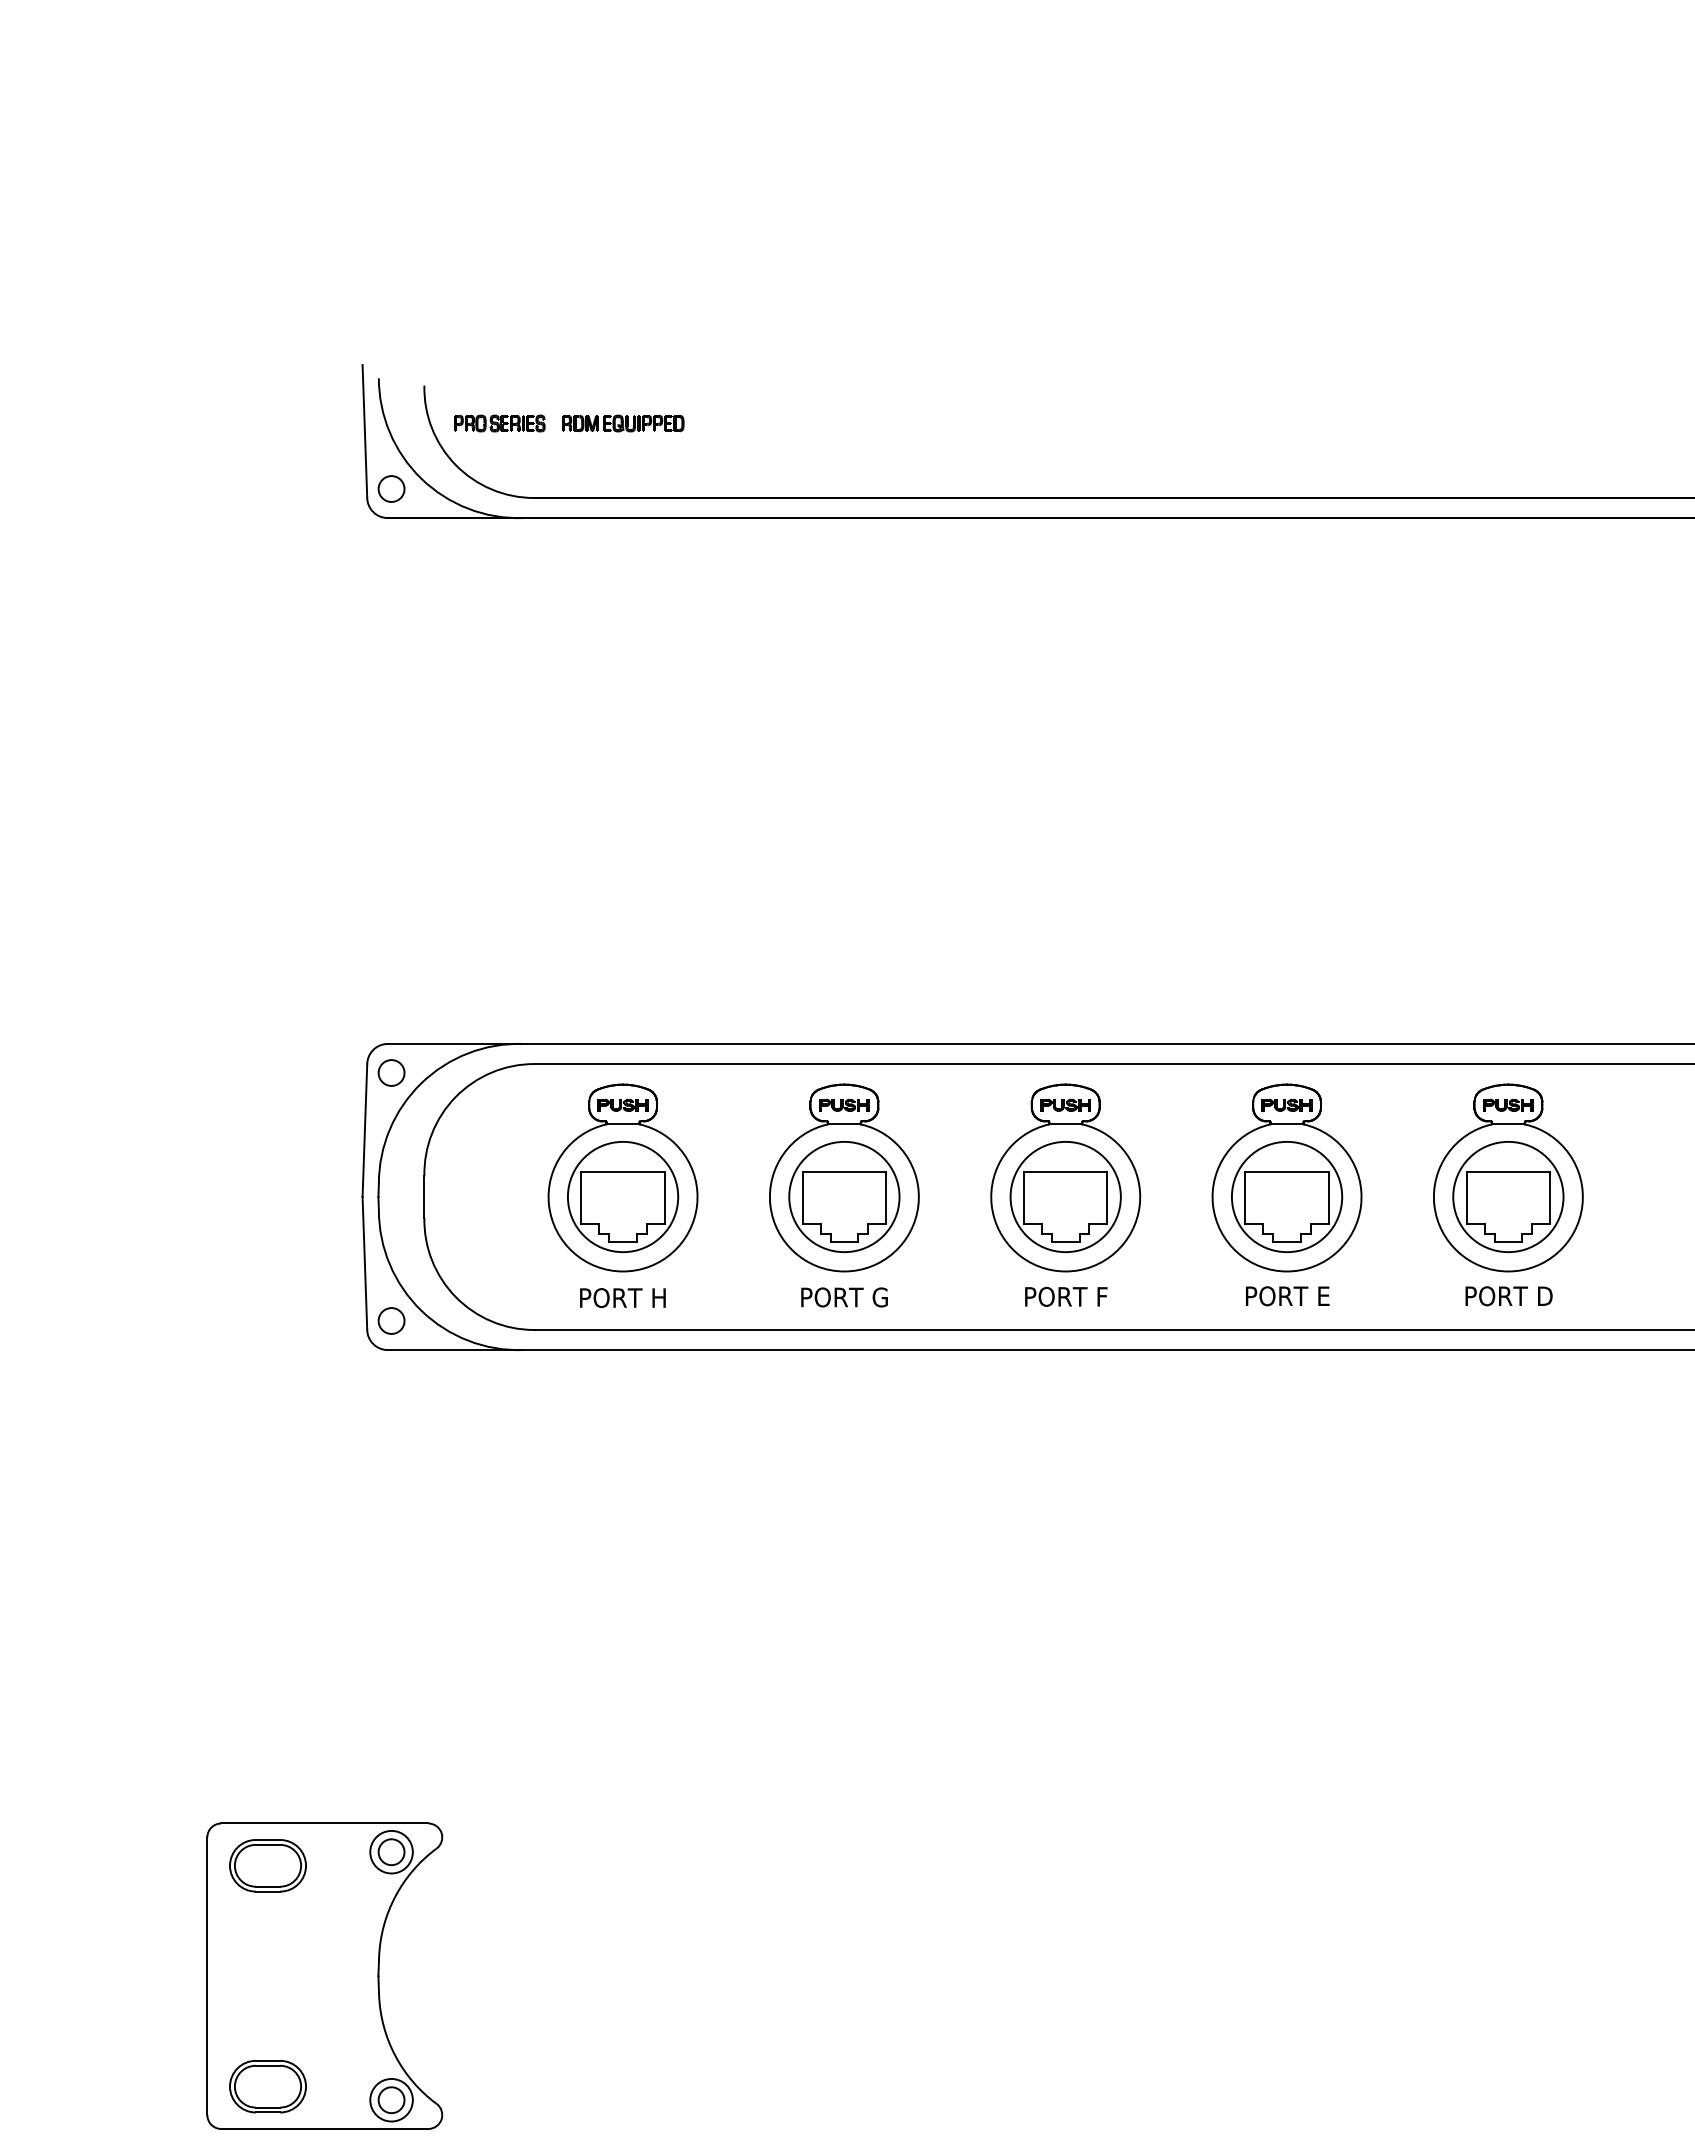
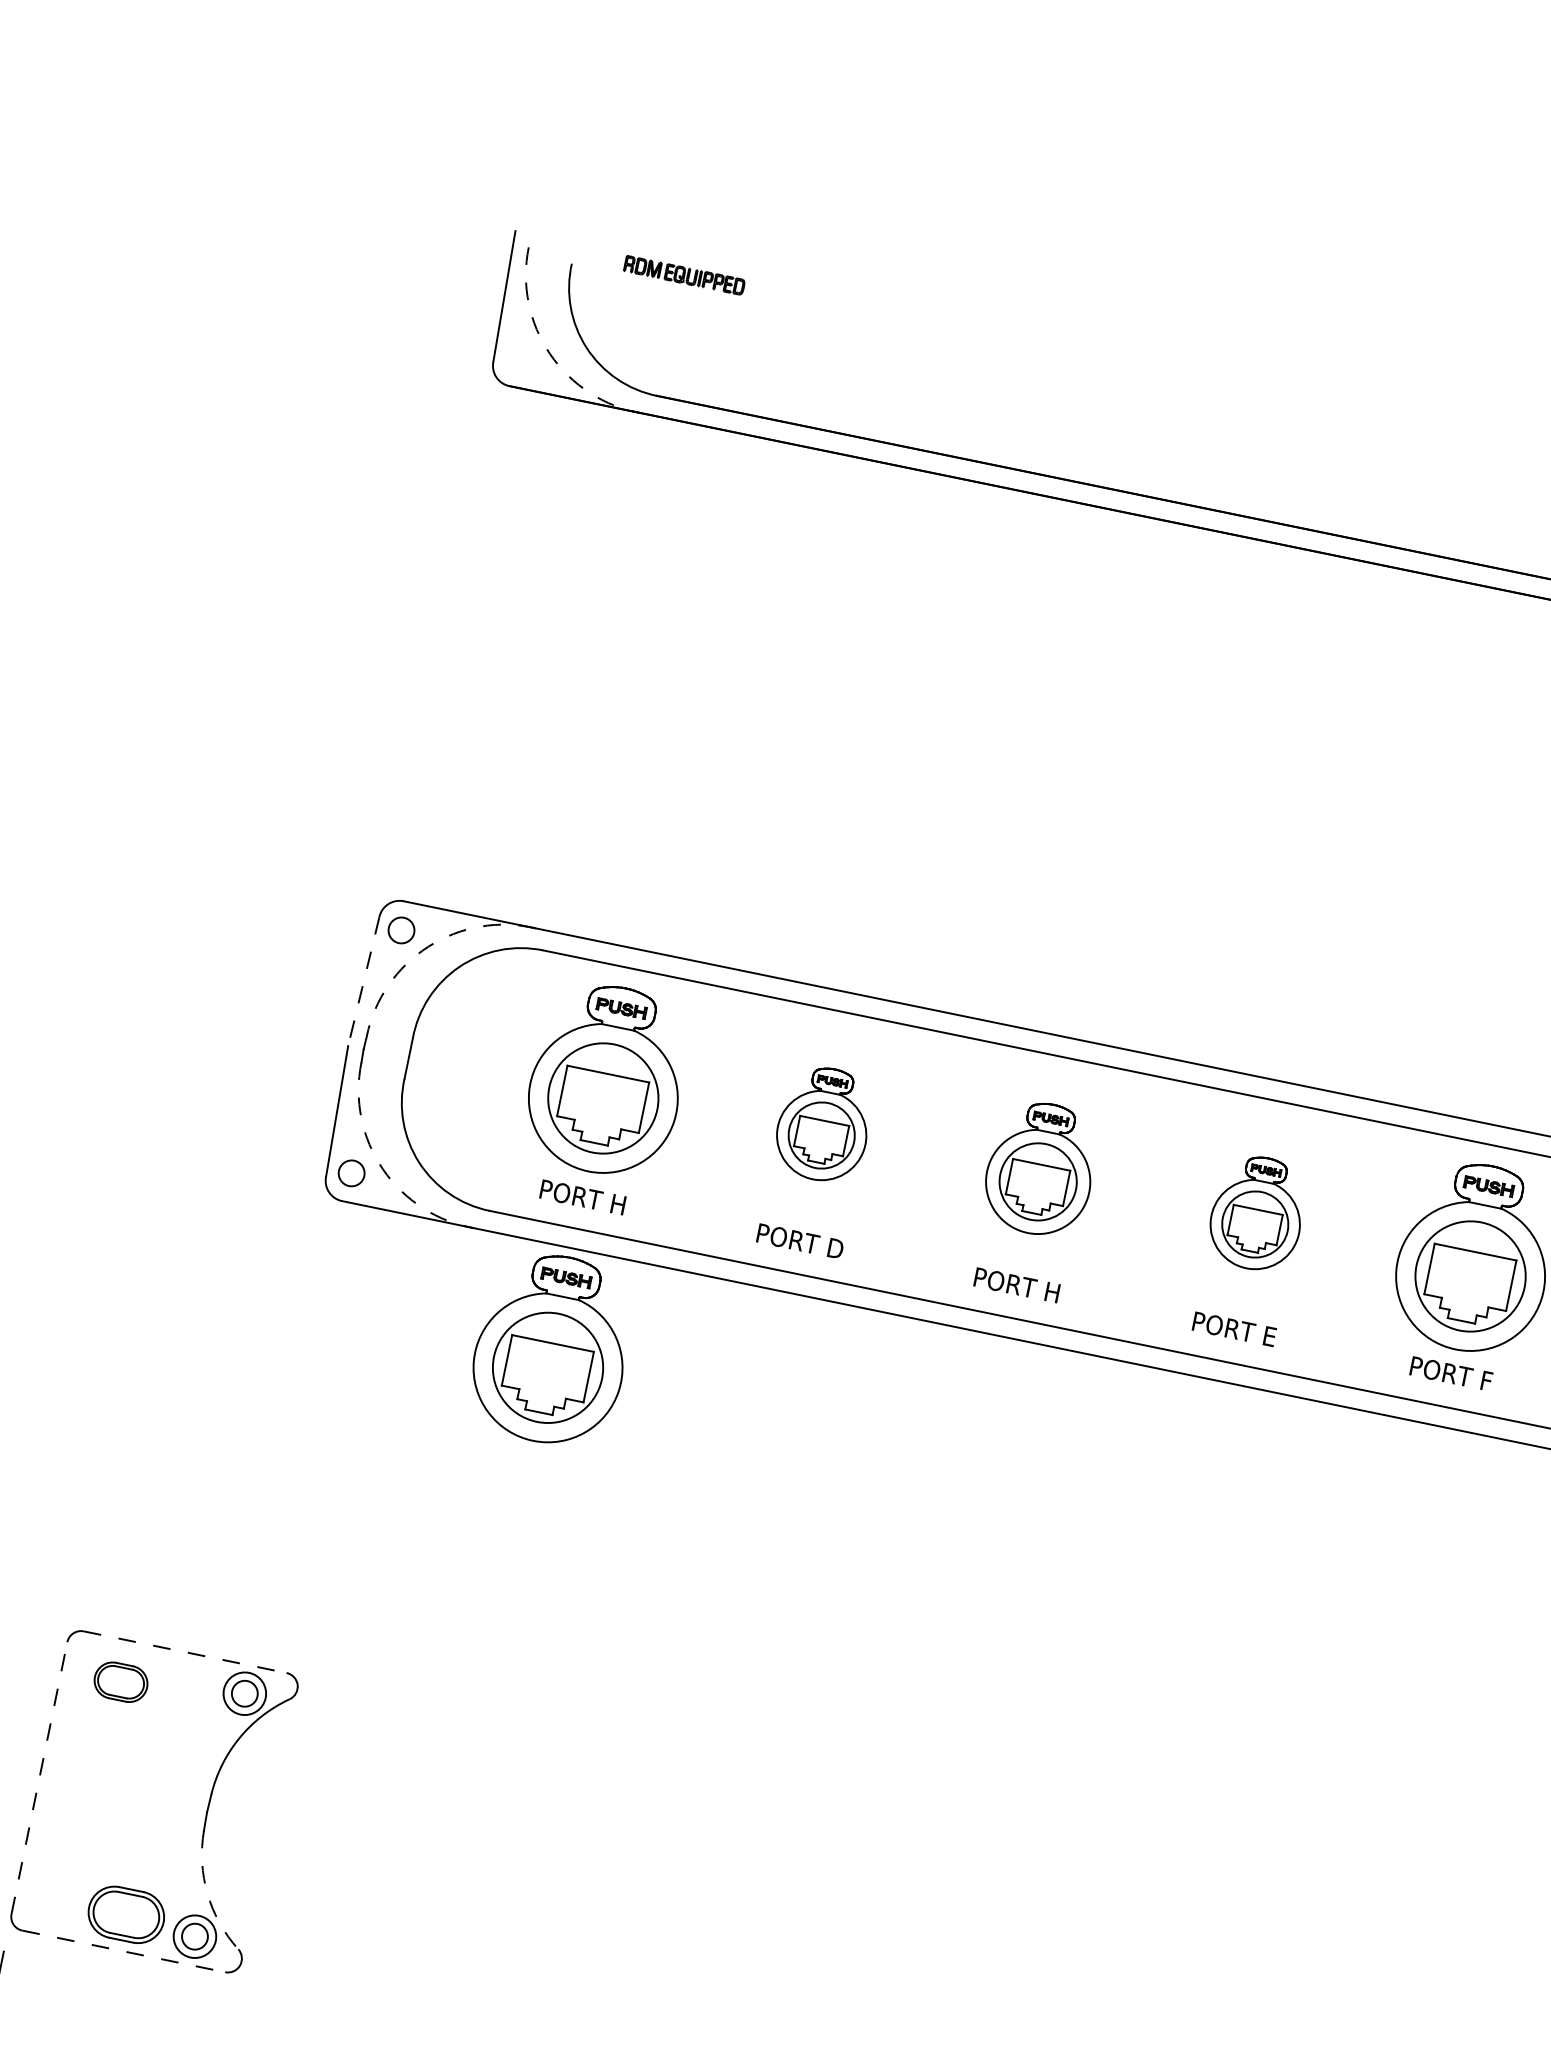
part: (499, 423) -> (637, 315), removed
part: (623, 423) -> (684, 275), moved
arc: (421, 478) -> (550, 354), solid -> dashed
circle: (391, 488) -> (518, 357), removed
arc: (421, 1083) -> (428, 946), solid -> dashed
line: (364, 1131) -> (363, 982), solid -> dashed
part: (844, 1177) -> (824, 1123), size x0.6
part: (1065, 1177) -> (1040, 1168), size x0.7
part: (1286, 1177) -> (1257, 1212), size x0.6
text: (1065, 1296) -> (1016, 1284), PORT F -> PORT H
text: (1508, 1296) -> (1450, 1373), PORT D -> PORT F
text: (880, 1297) -> (835, 1248), PORT G -> PORT D
arc: (421, 1310) -> (383, 1169), solid -> dashed
part: (622, 1452) -> (551, 1348), added
line: (324, 1823) -> (184, 1652), solid -> dashed
part: (267, 1865) -> (120, 1681), size x0.7
line: (207, 1976) -> (39, 1778), solid -> dashed
arc: (395, 2055) -> (207, 1893), solid -> dashed
part: (267, 2086) -> (125, 1914), moved
line: (324, 2128) -> (123, 1950), solid -> dashed

